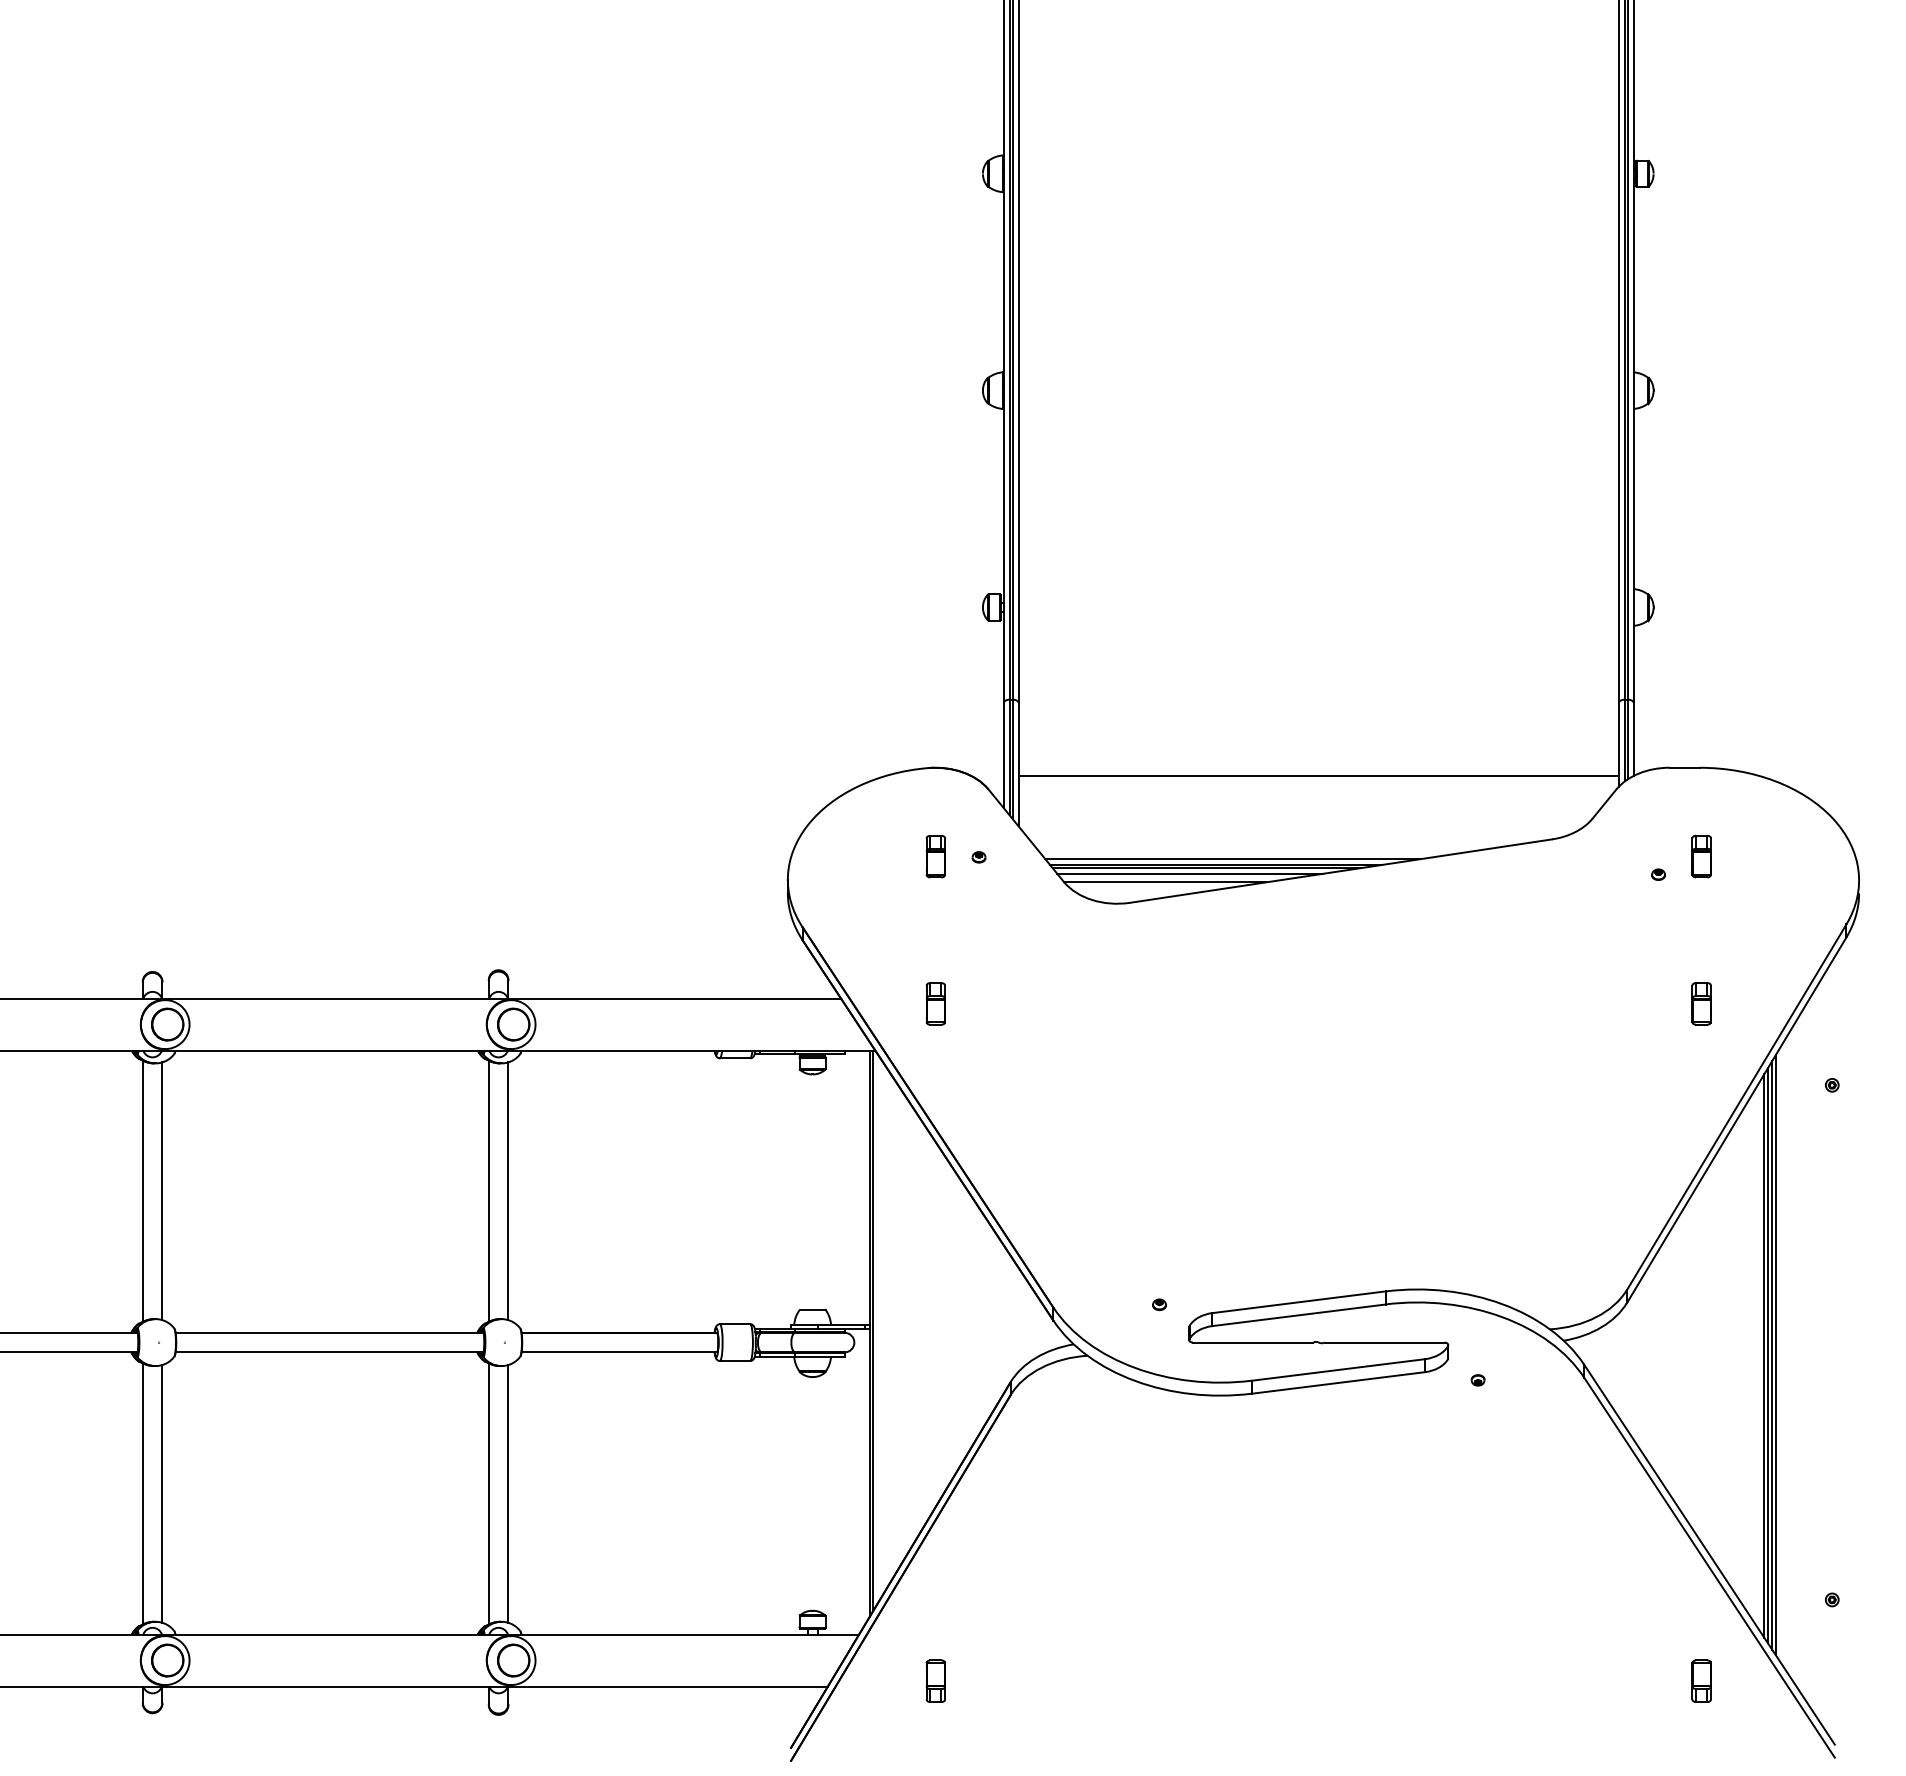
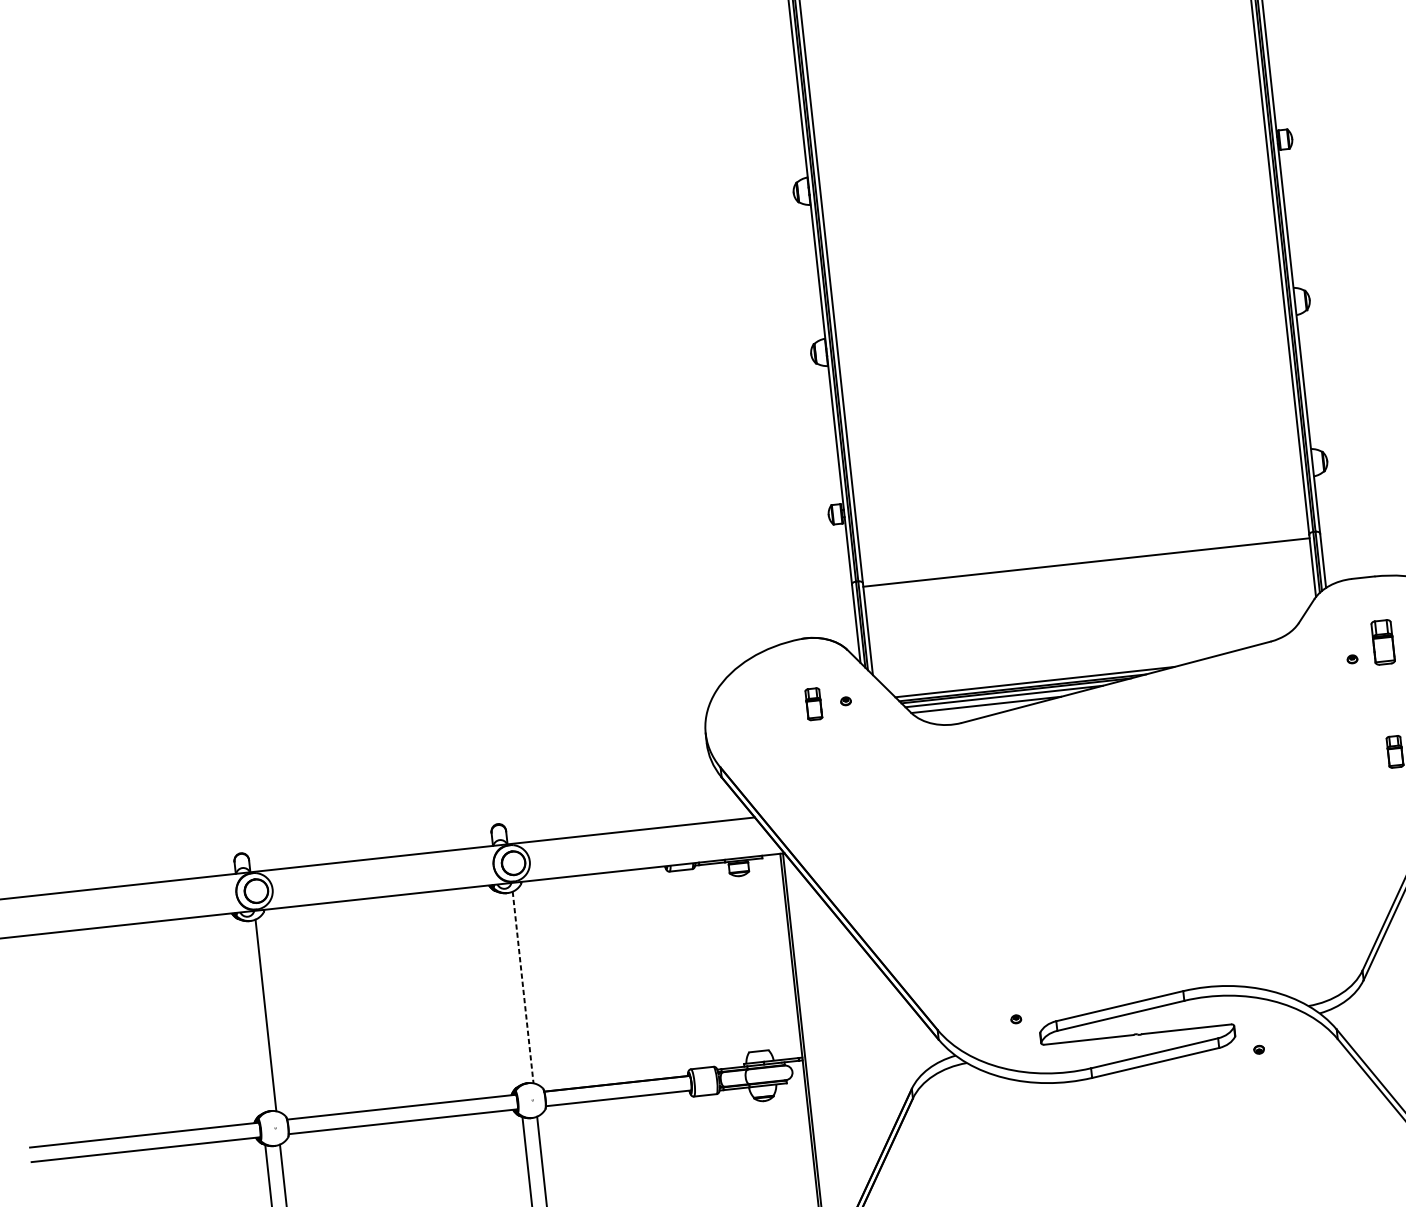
line: (1318, 775) -> (1086, 562), moved
part: (1701, 856) -> (1382, 642), size x1.4
part: (935, 1003) -> (825, 813), removed
line: (142, 1190) -> (251, 1016), removed
line: (488, 1190) -> (508, 988), removed
line: (508, 1191) -> (523, 987), solid -> dashed

